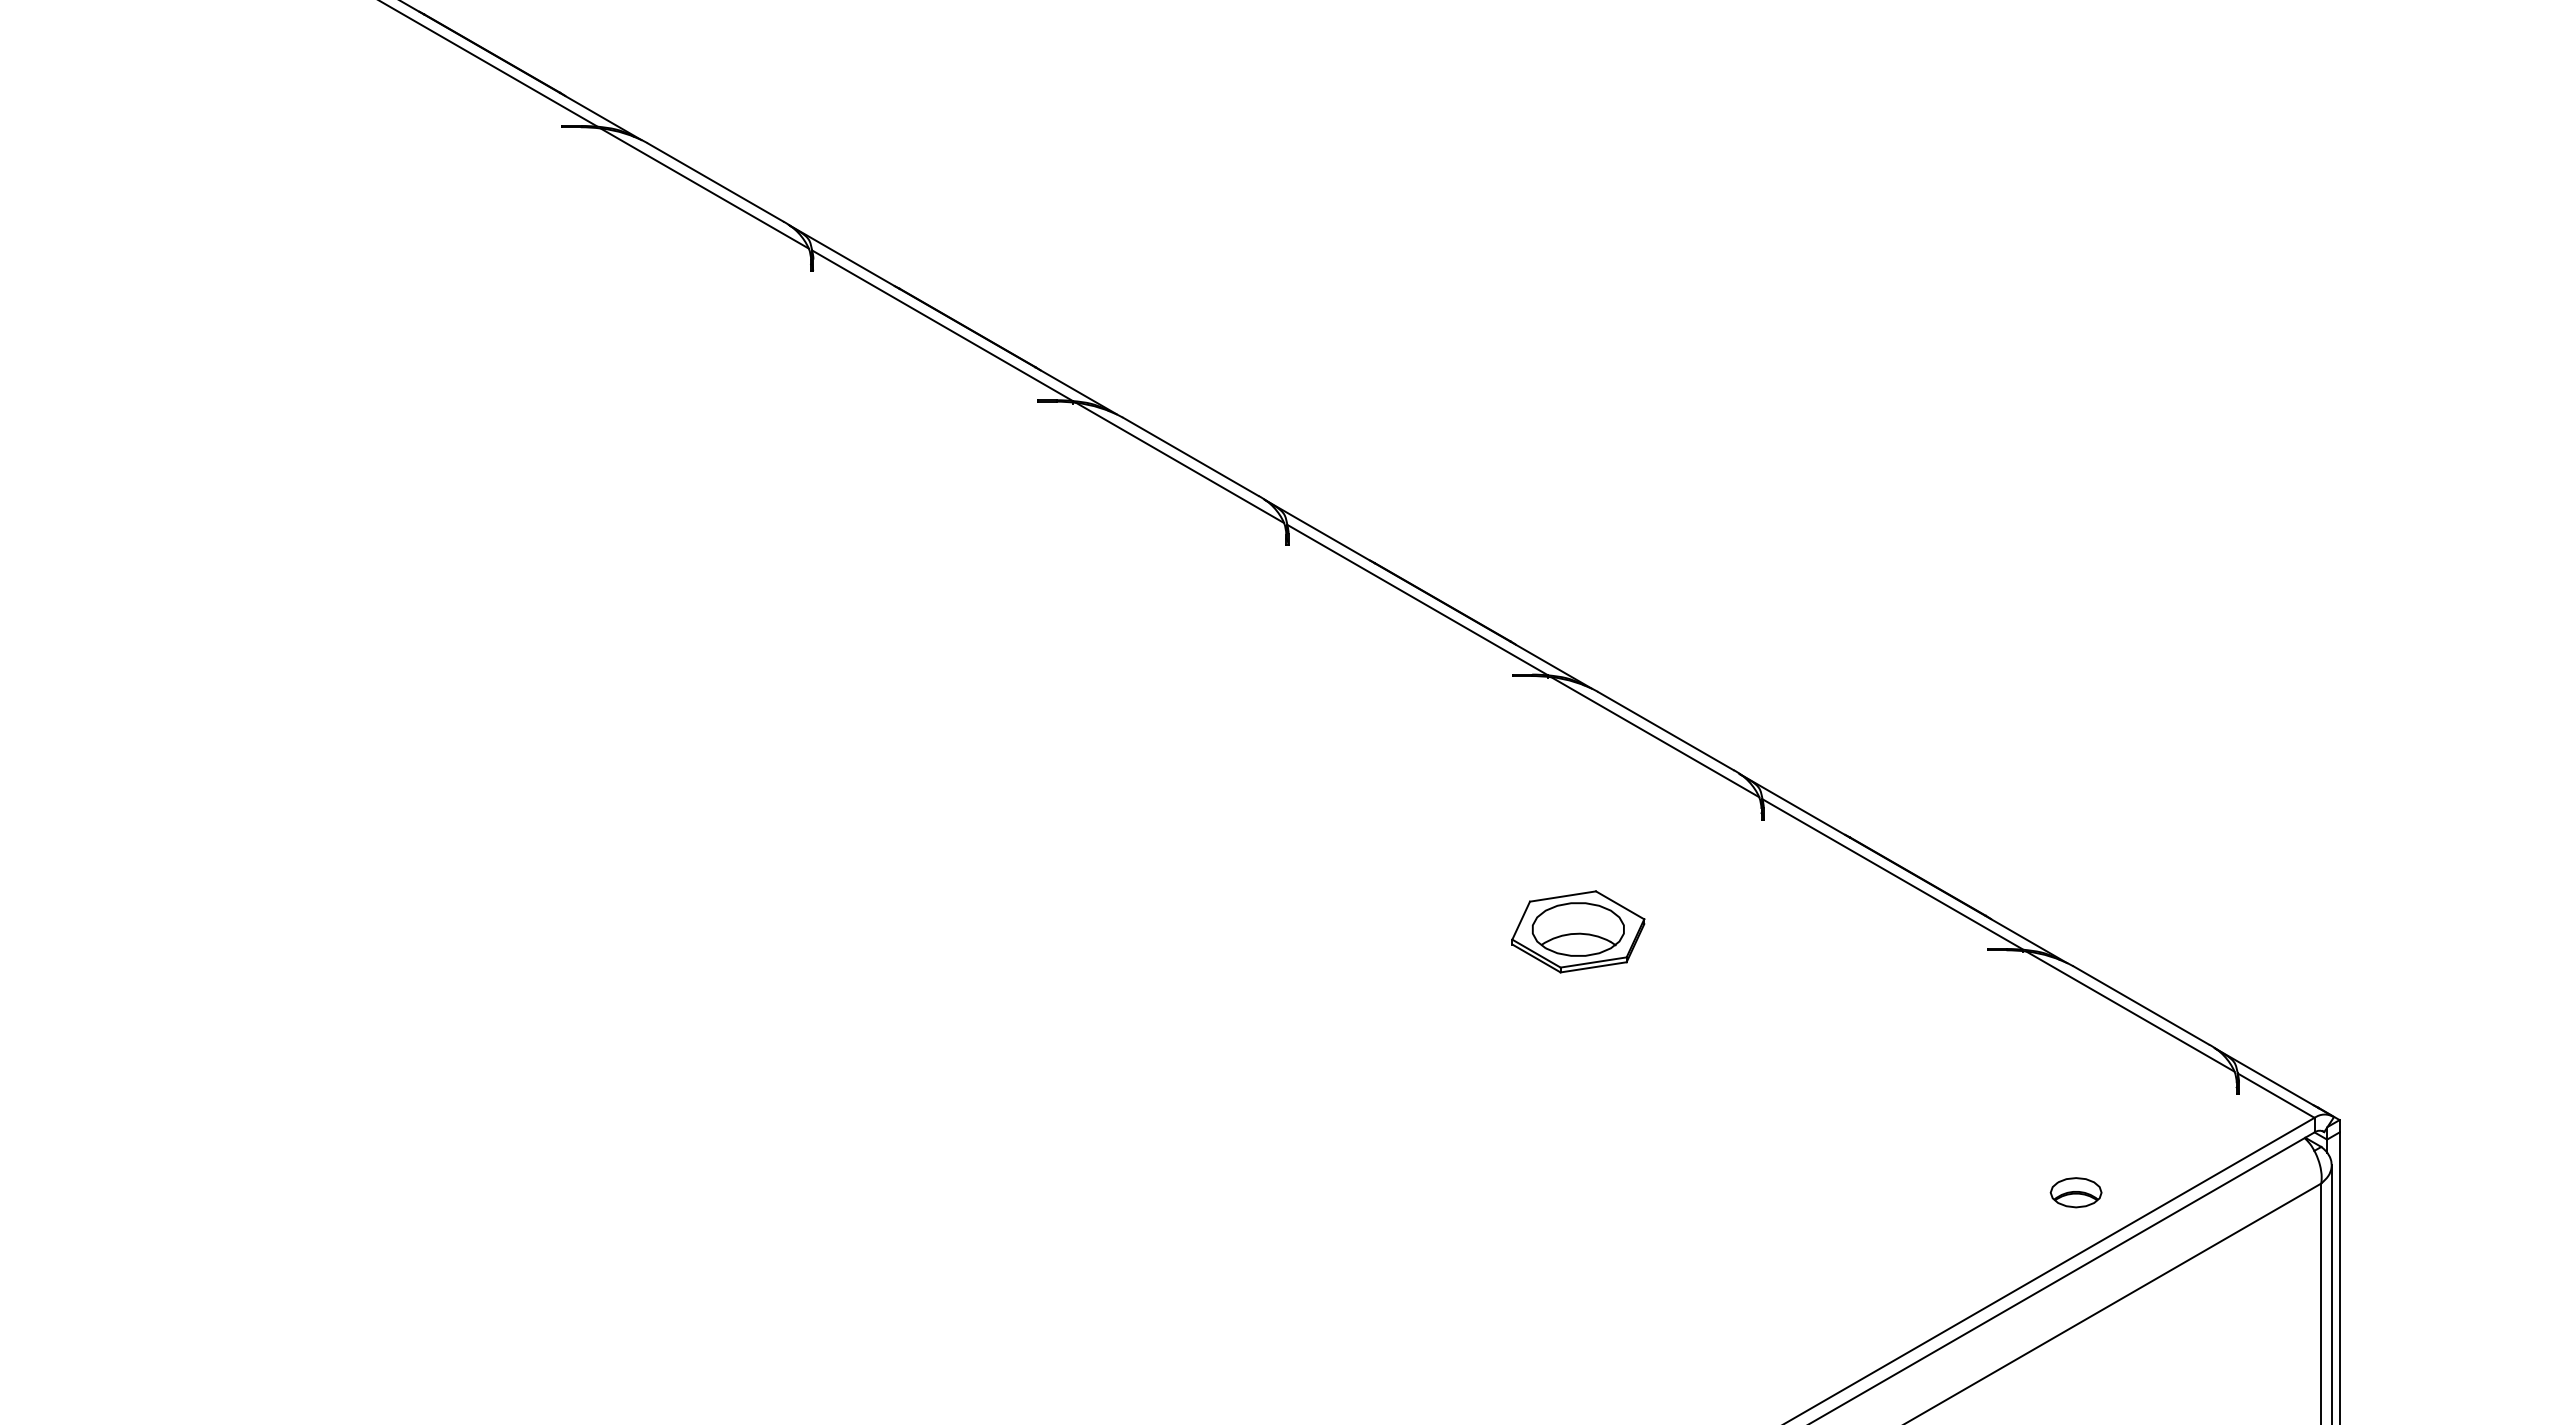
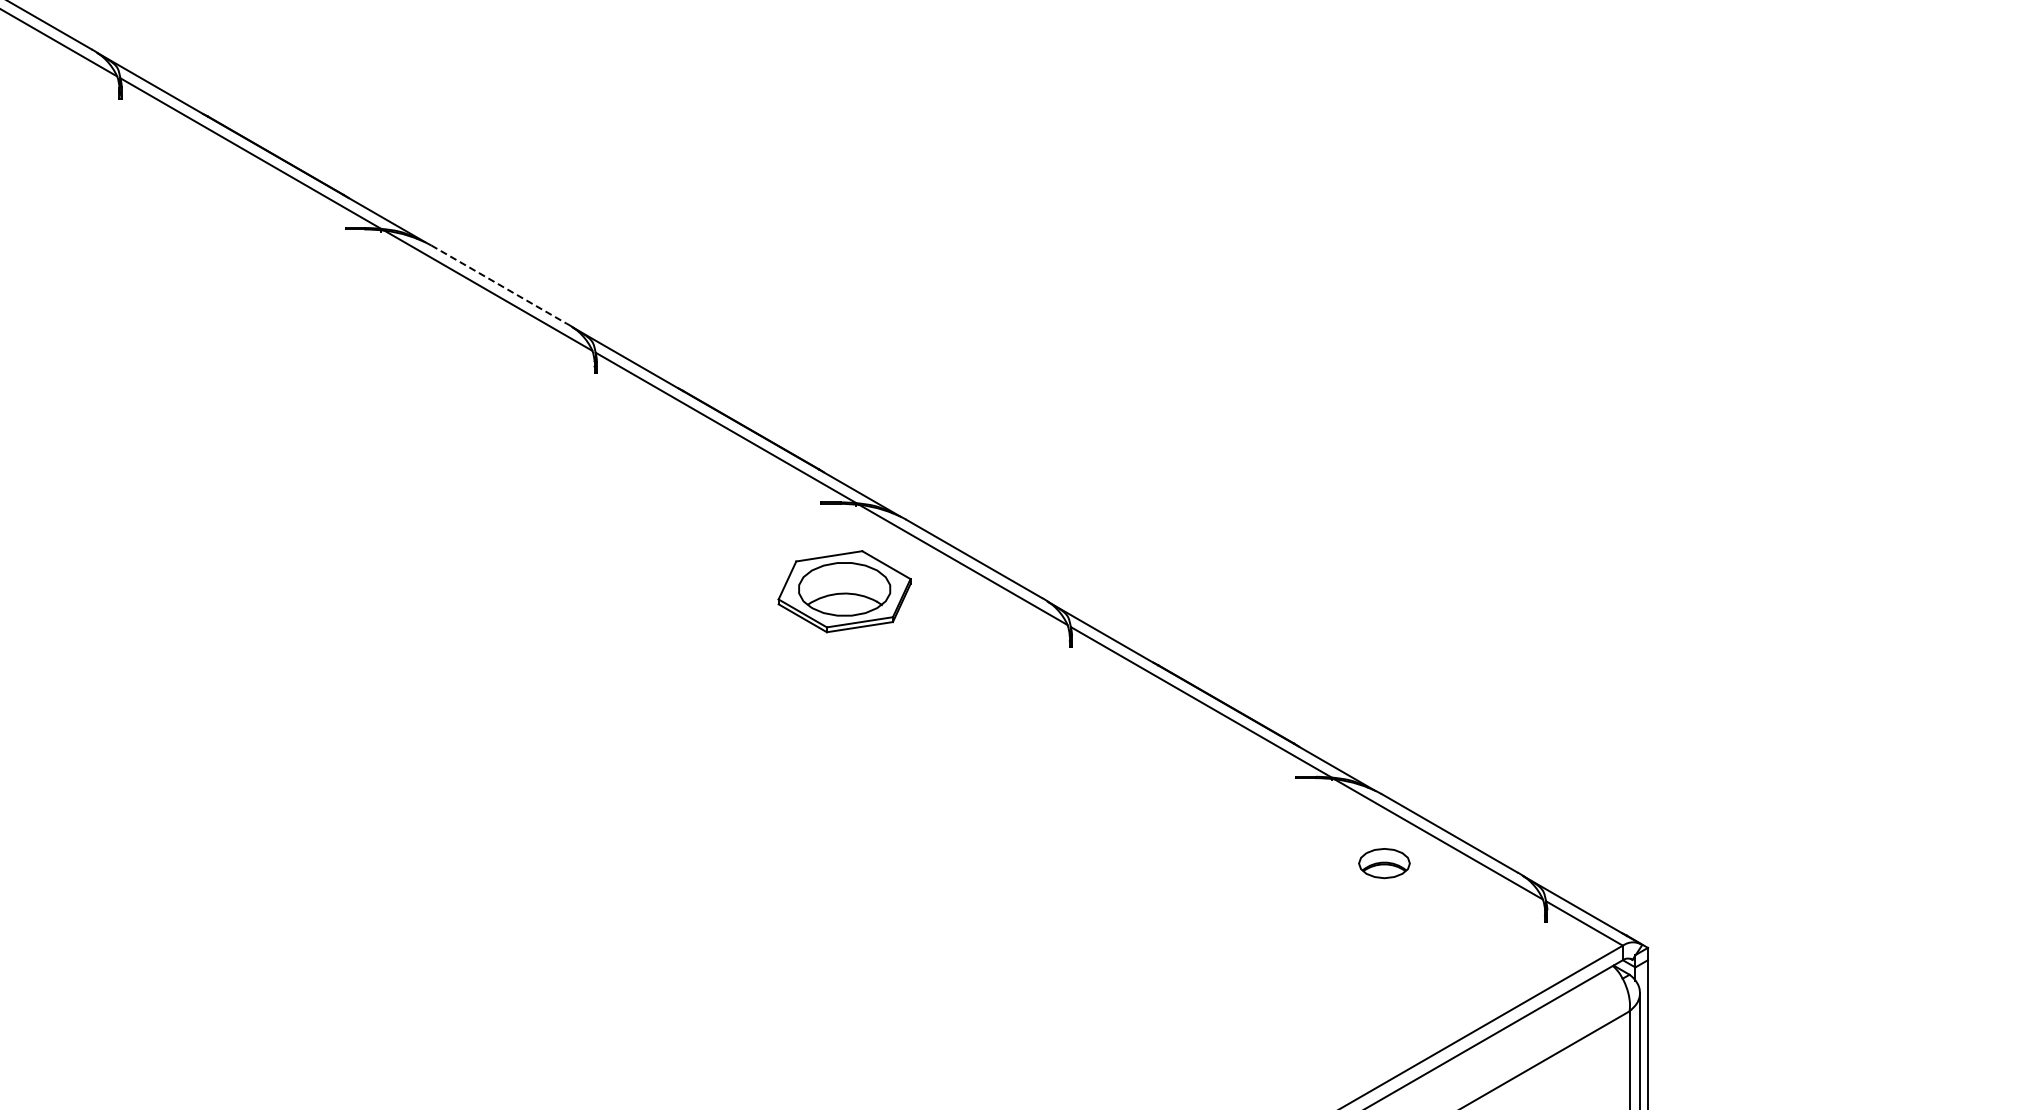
line: (1191, 457) -> (499, 285), solid -> dashed
part: (1578, 931) -> (844, 591), moved
part: (2075, 1192) -> (1383, 863), moved

